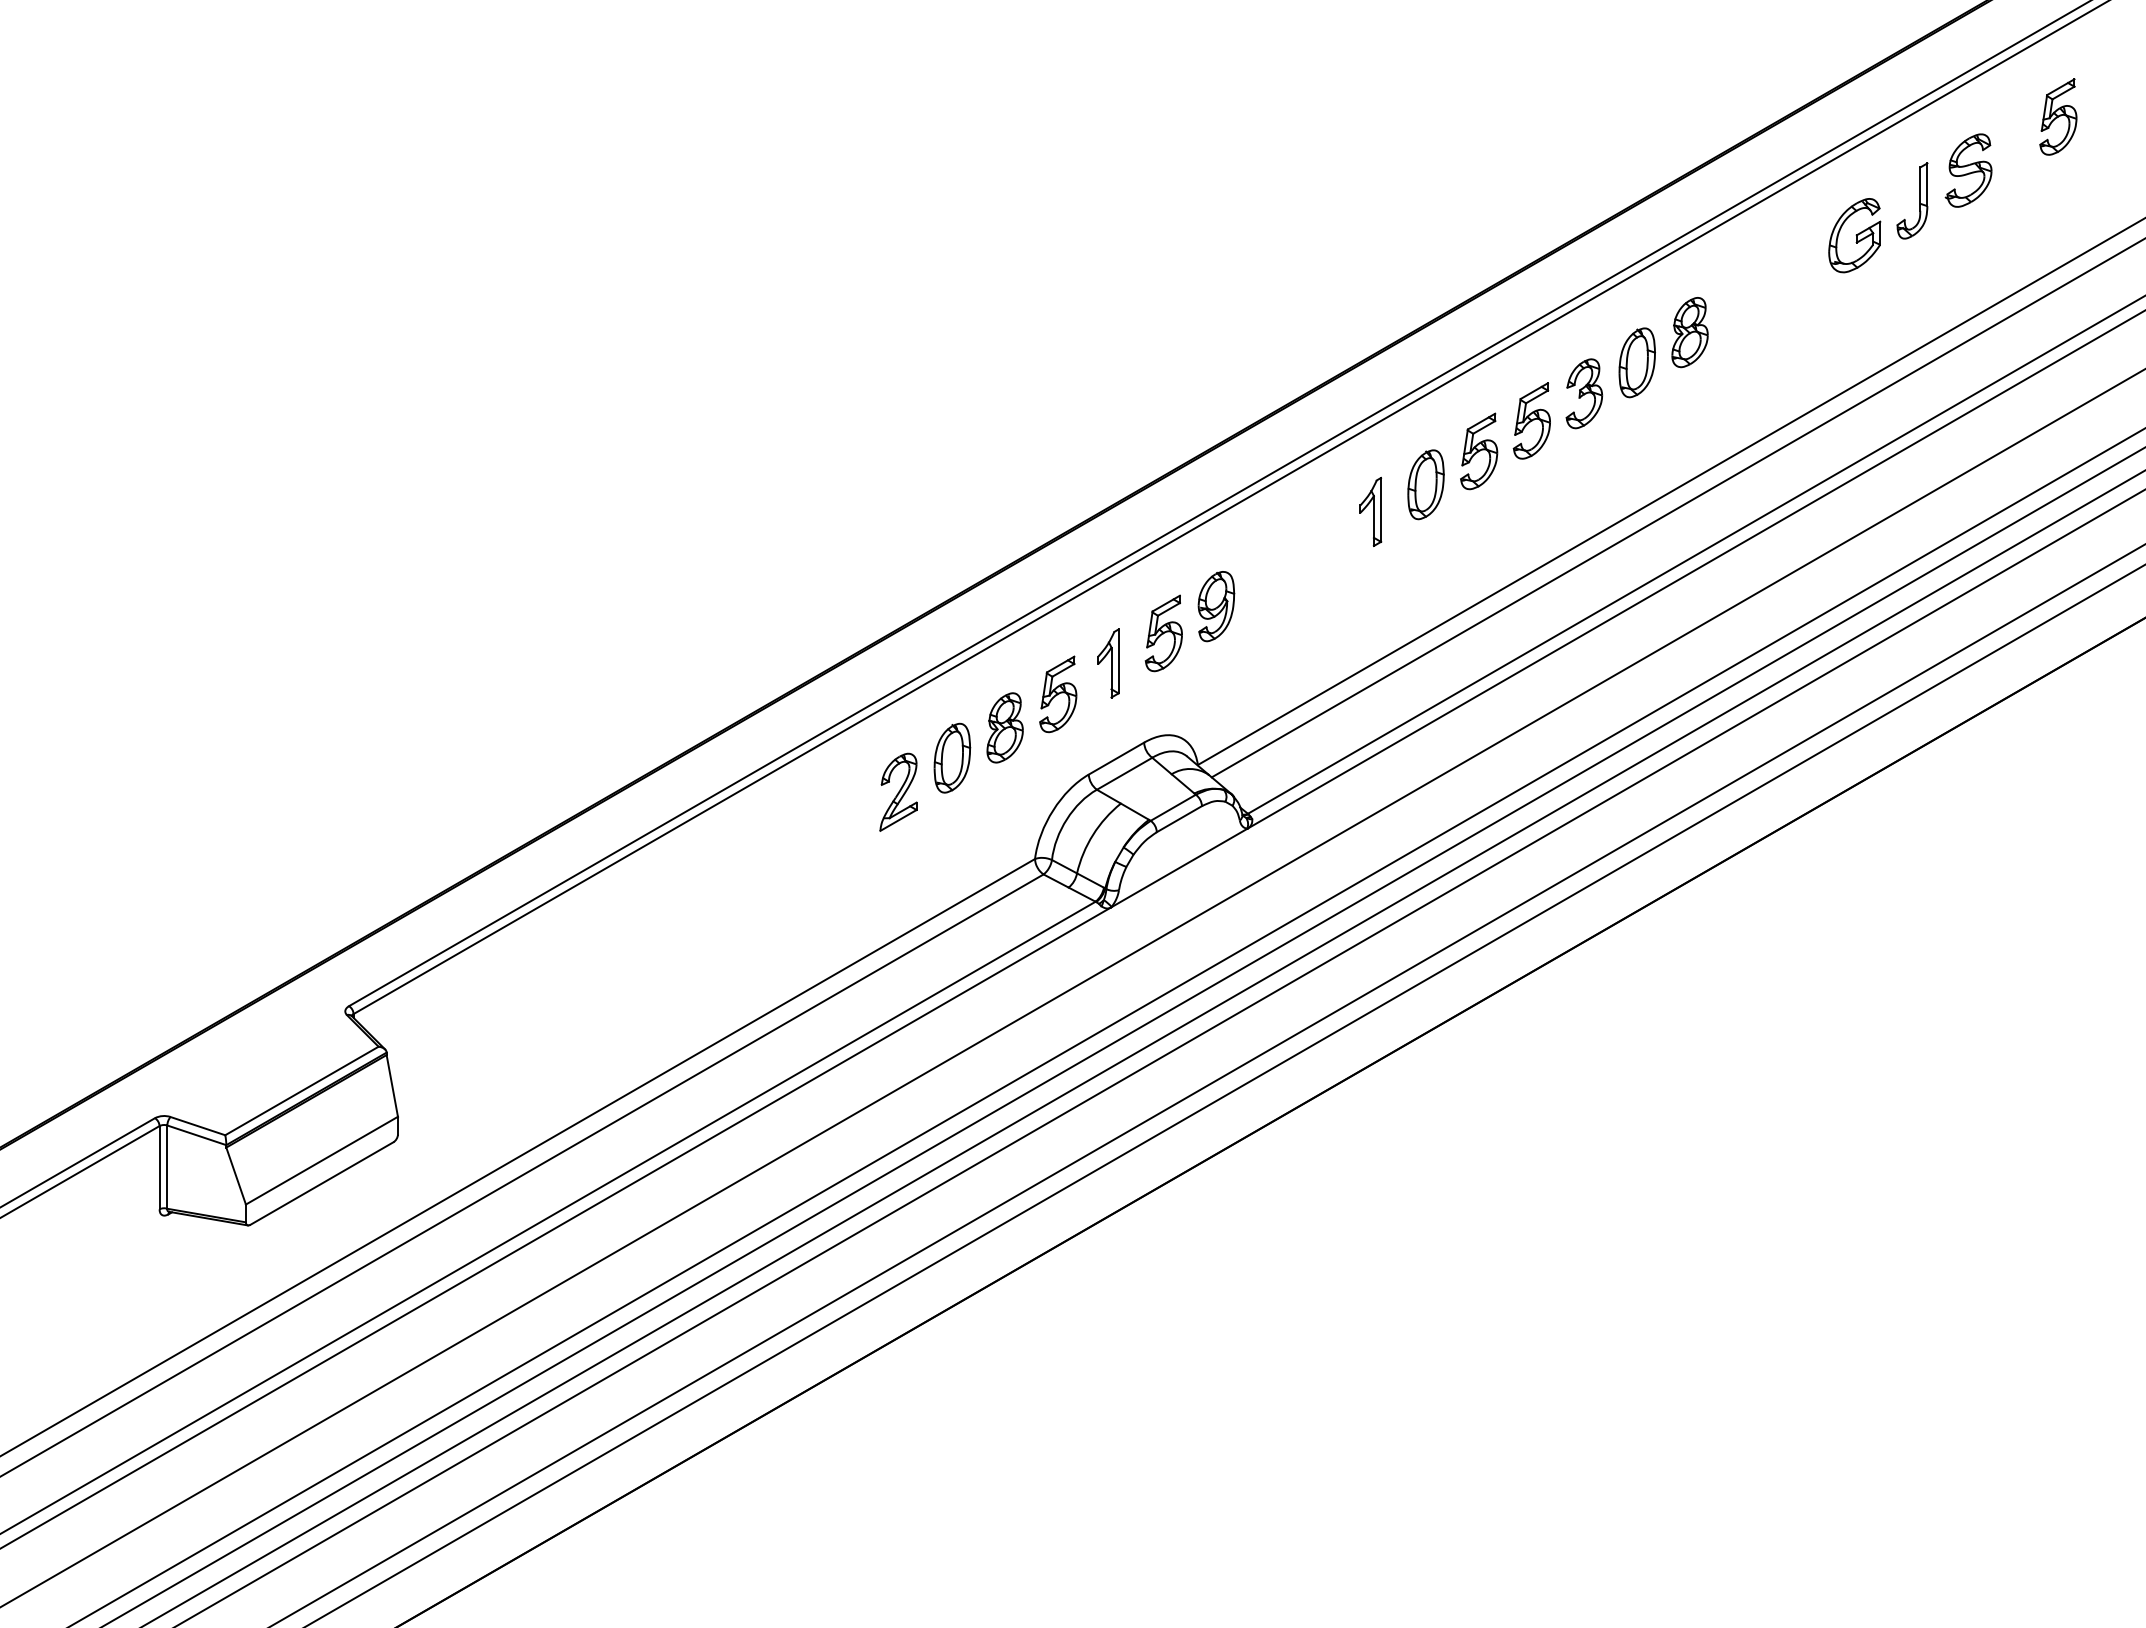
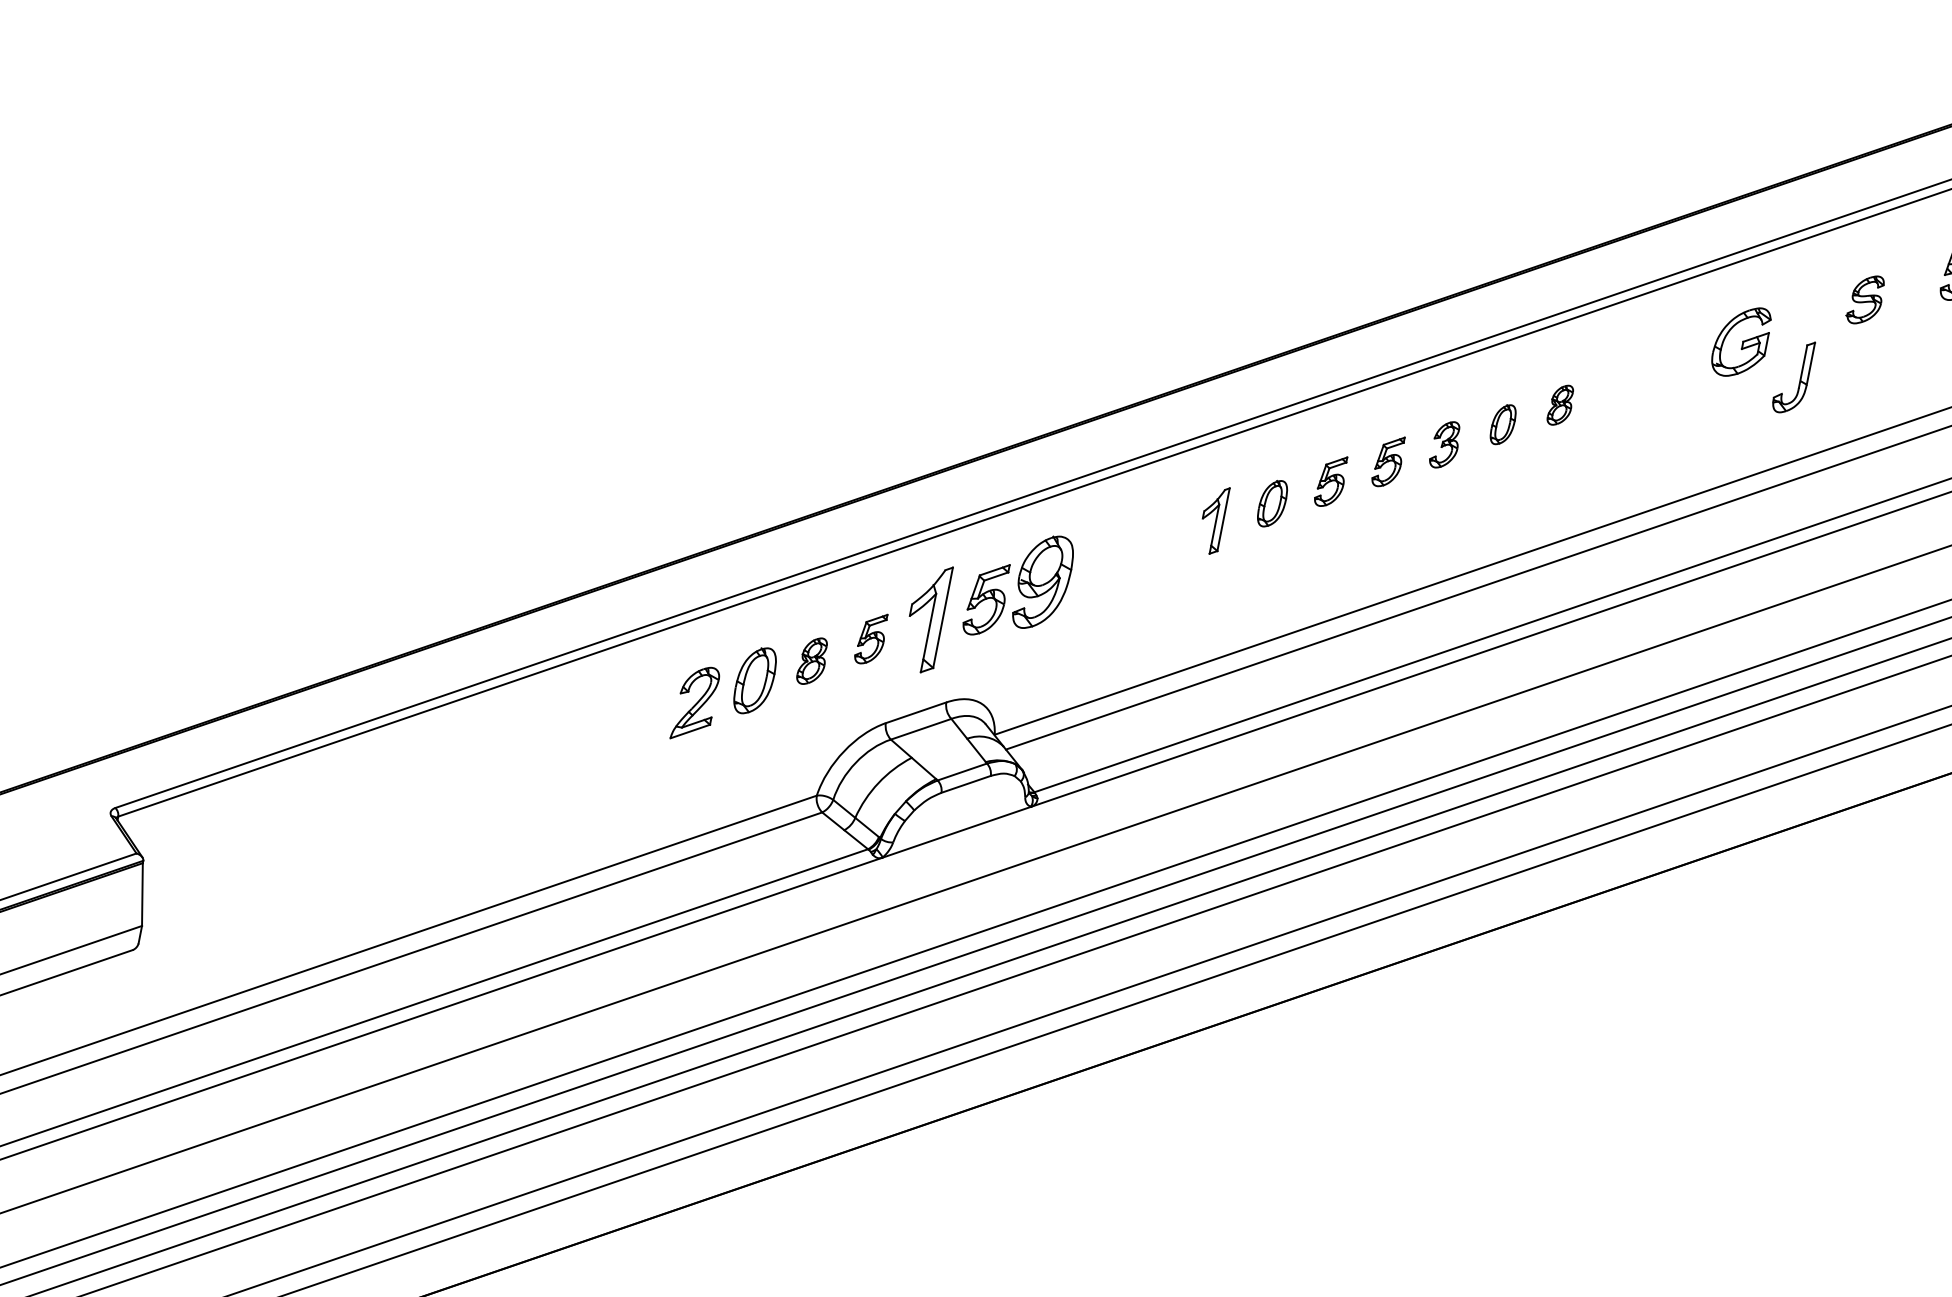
part: (1968, 170) -> (1865, 299), size x0.7
part: (1919, 200) -> (1800, 377), moved
part: (1689, 332) -> (1560, 404), size x0.6
part: (1636, 362) -> (1502, 424), size x0.6
part: (1584, 393) -> (1445, 444), size x0.7
part: (1531, 420) -> (1388, 460), size x0.7
part: (1479, 451) -> (1331, 481), size x0.7
part: (1425, 484) -> (1272, 503), size x0.7
part: (1216, 606) -> (1043, 582), size x1.4
part: (1108, 663) -> (926, 617), size x1.6
part: (1058, 694) -> (871, 638), size x0.7
part: (1004, 727) -> (812, 660), size x0.7

